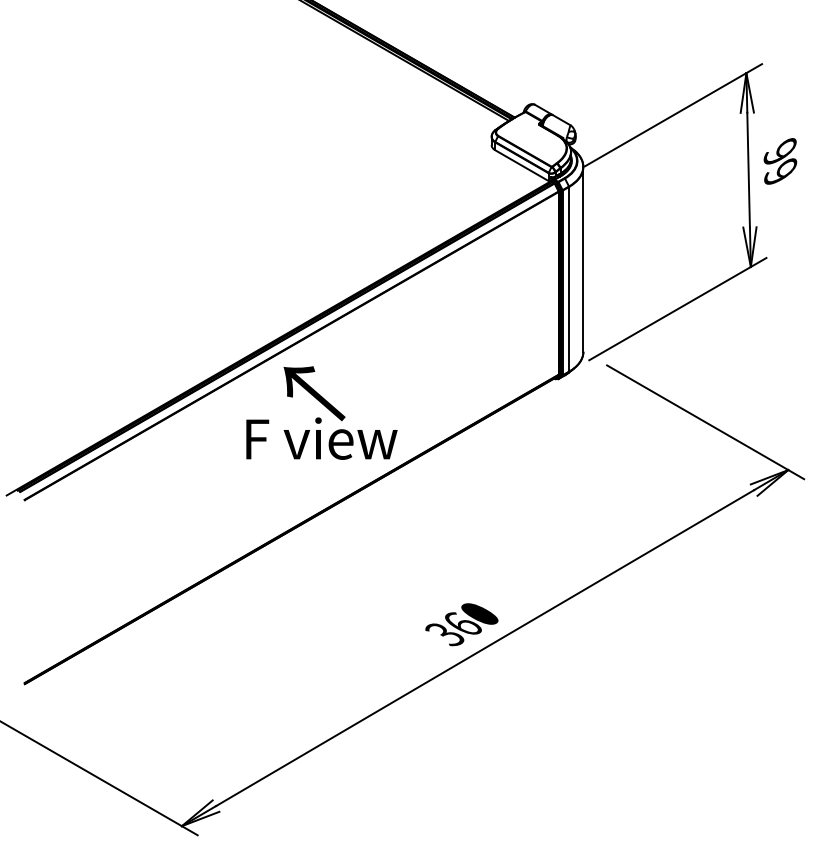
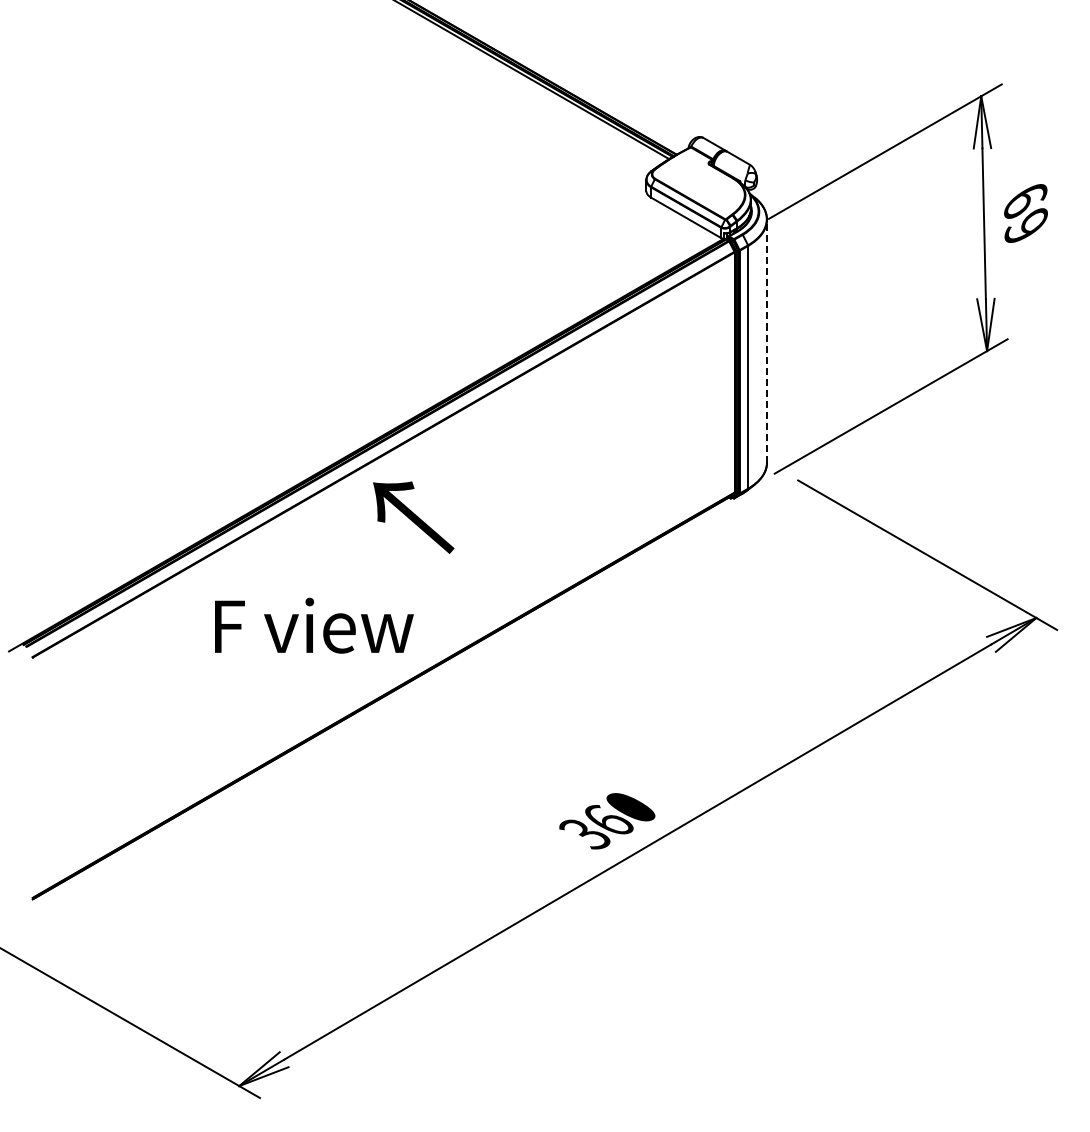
text: (780, 151) -> (1025, 199), 99 -> 69
line: (583, 258) -> (767, 340), solid -> dashed
text: (322, 438) -> (314, 625), moved

